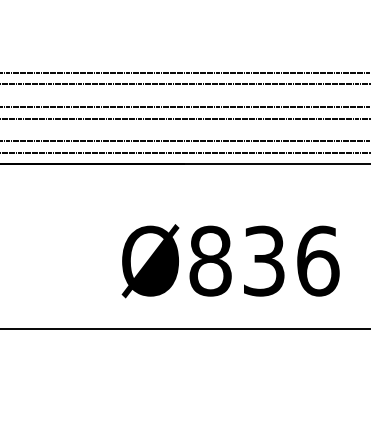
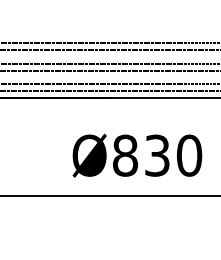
text: (318, 260) -> (189, 155), Ø836 -> Ø830

